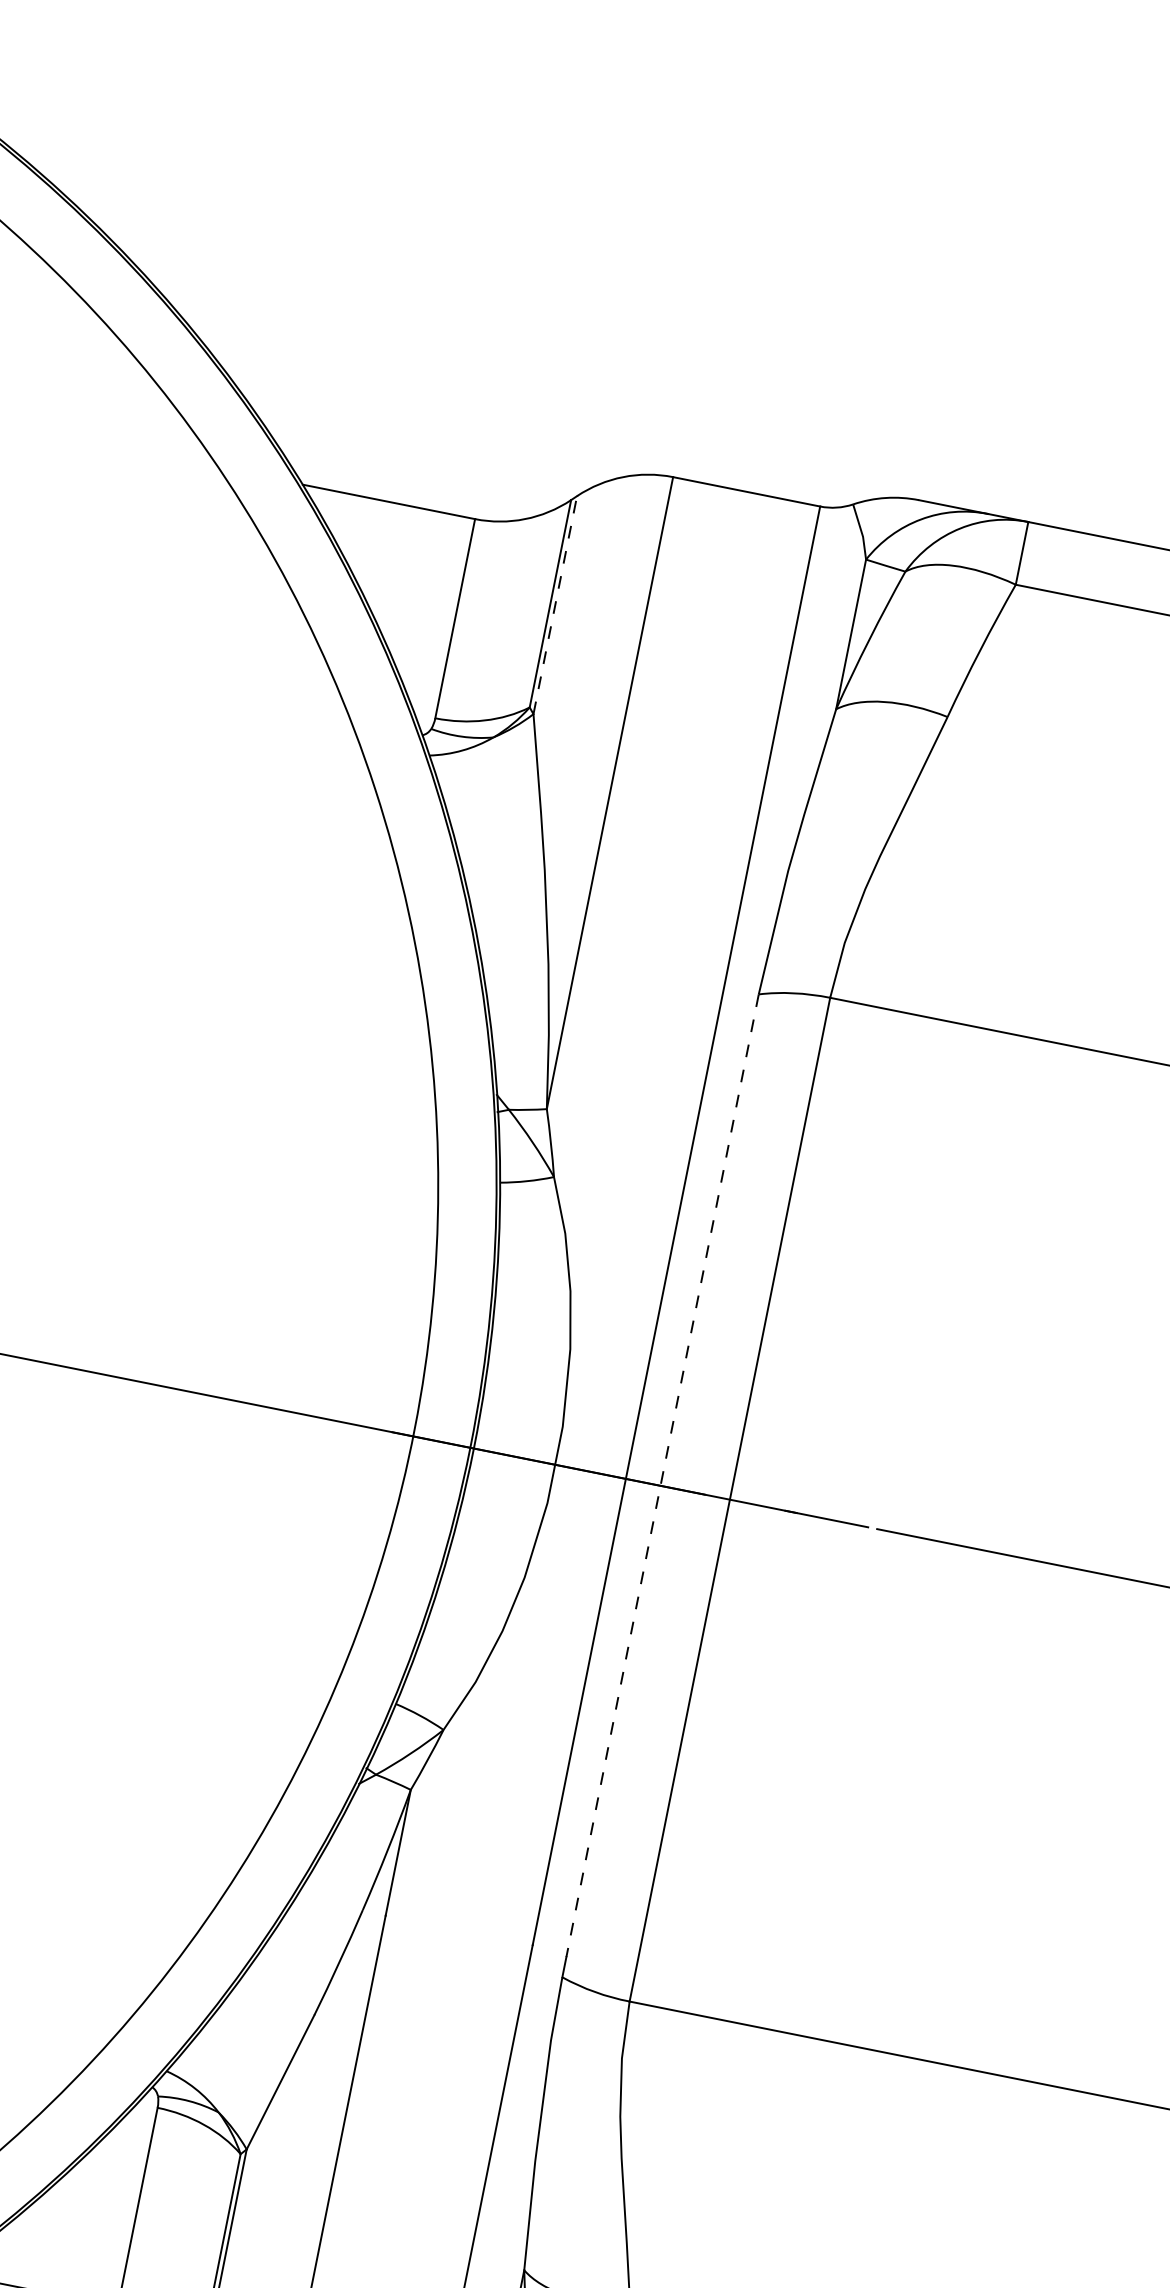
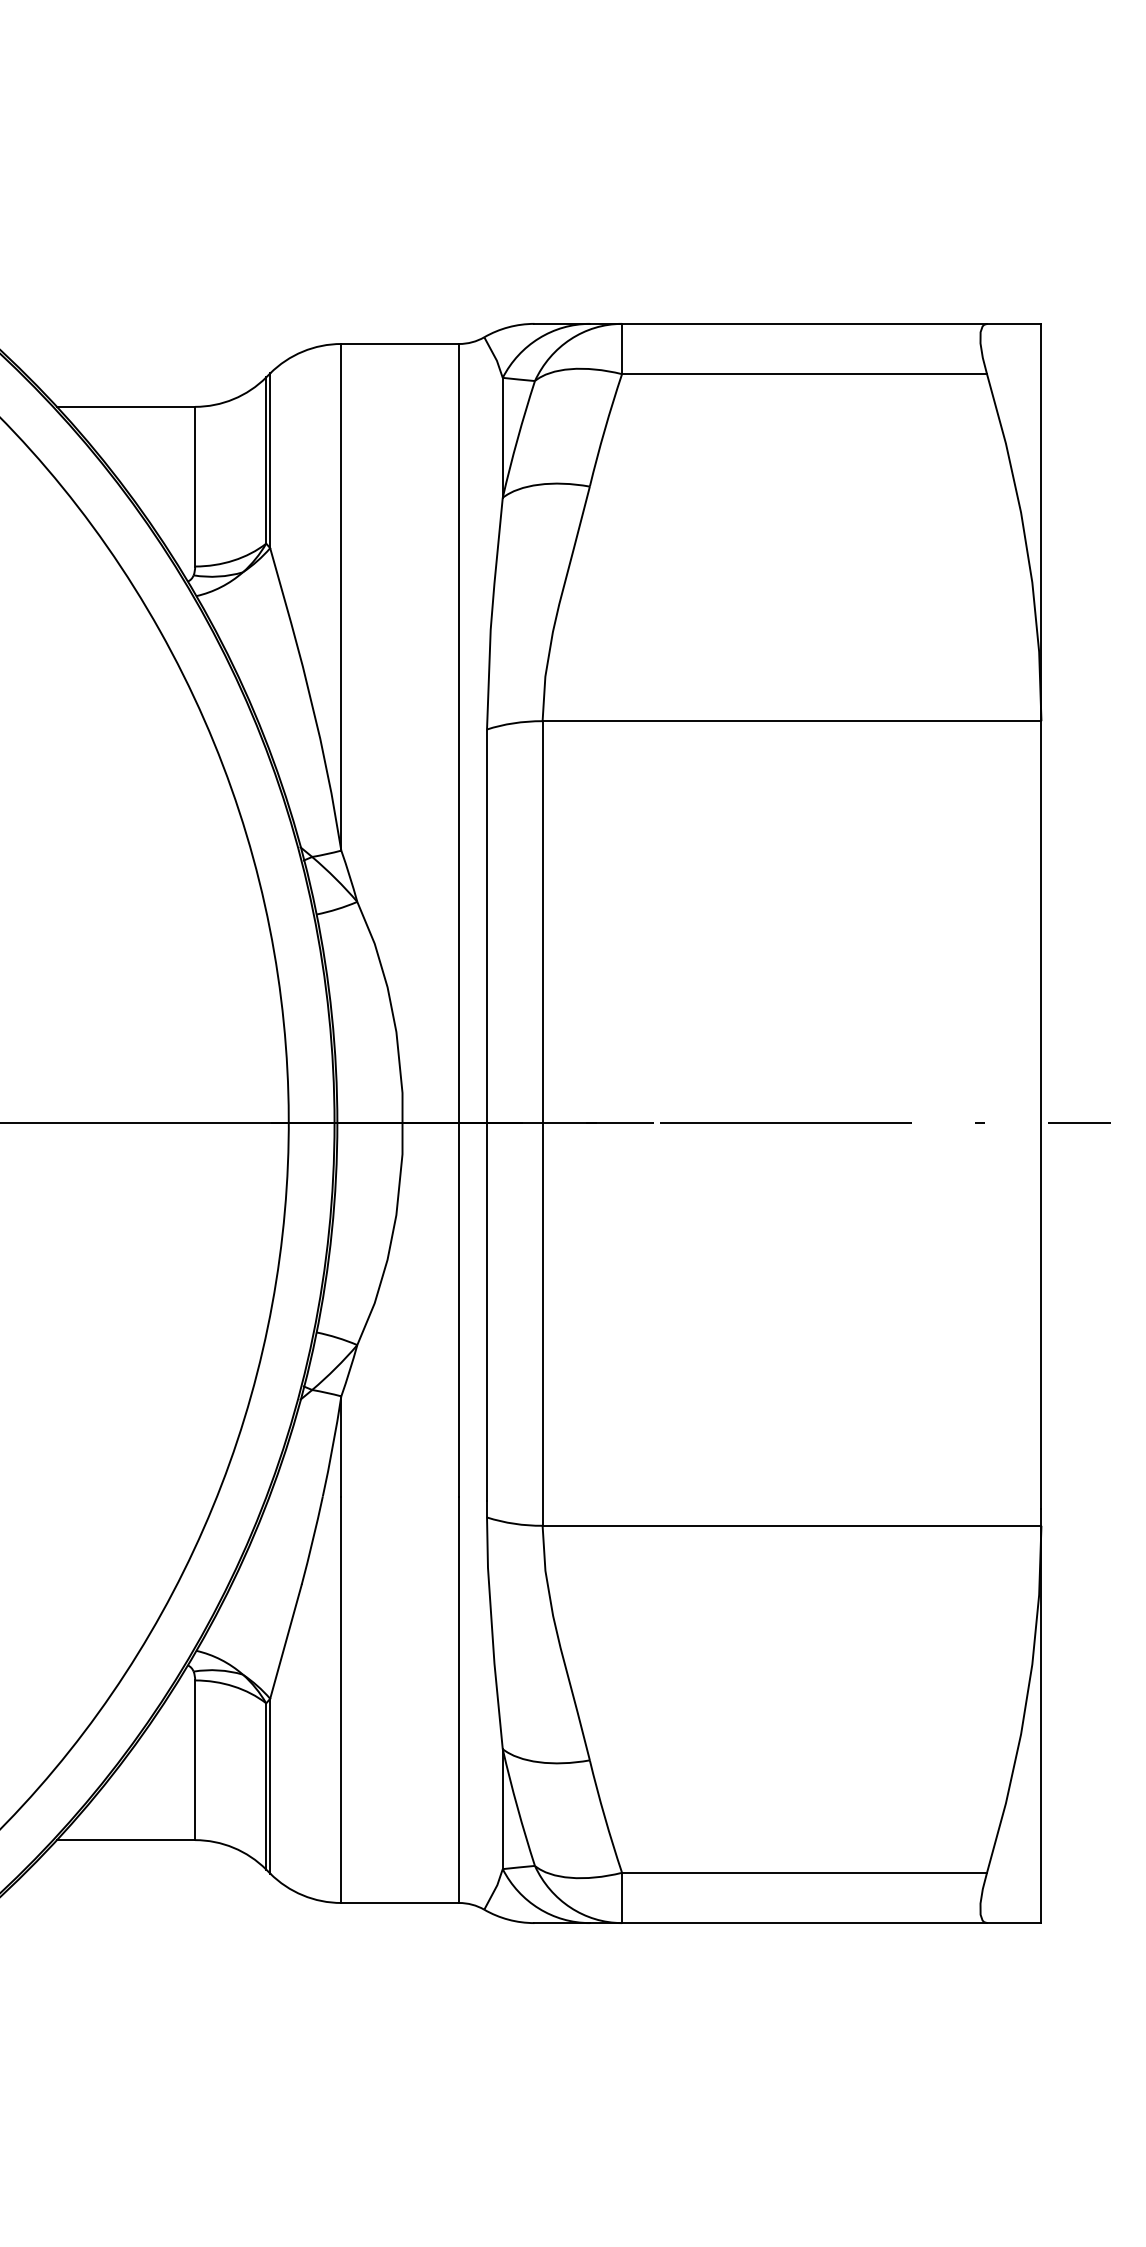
line: (555, 604) -> (270, 460), dashed -> solid
line: (663, 1475) -> (487, 1115), dashed -> solid

